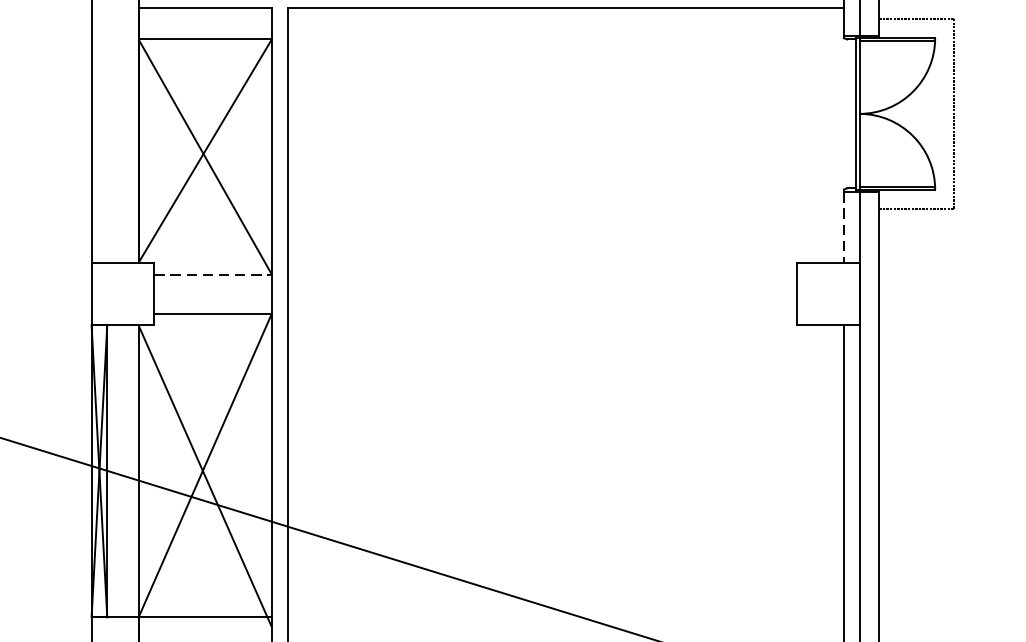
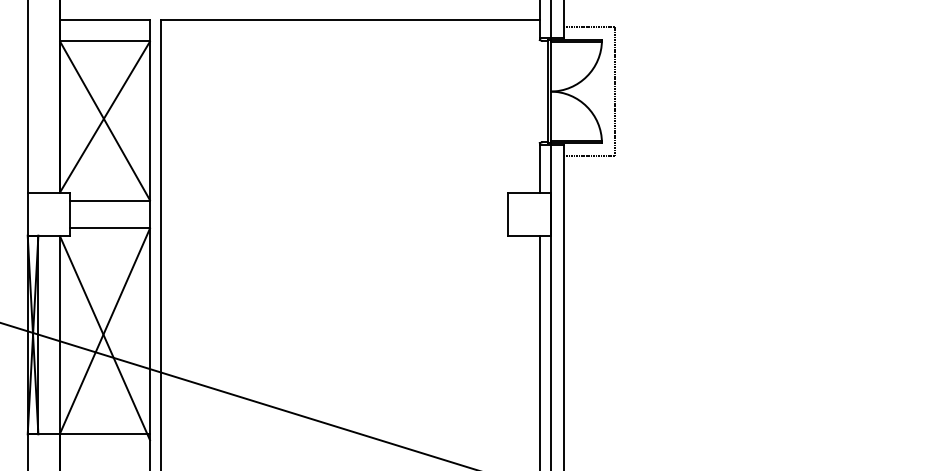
line: (843, 228) -> (539, 169), dashed -> solid
line: (213, 273) -> (110, 200), dashed -> solid

